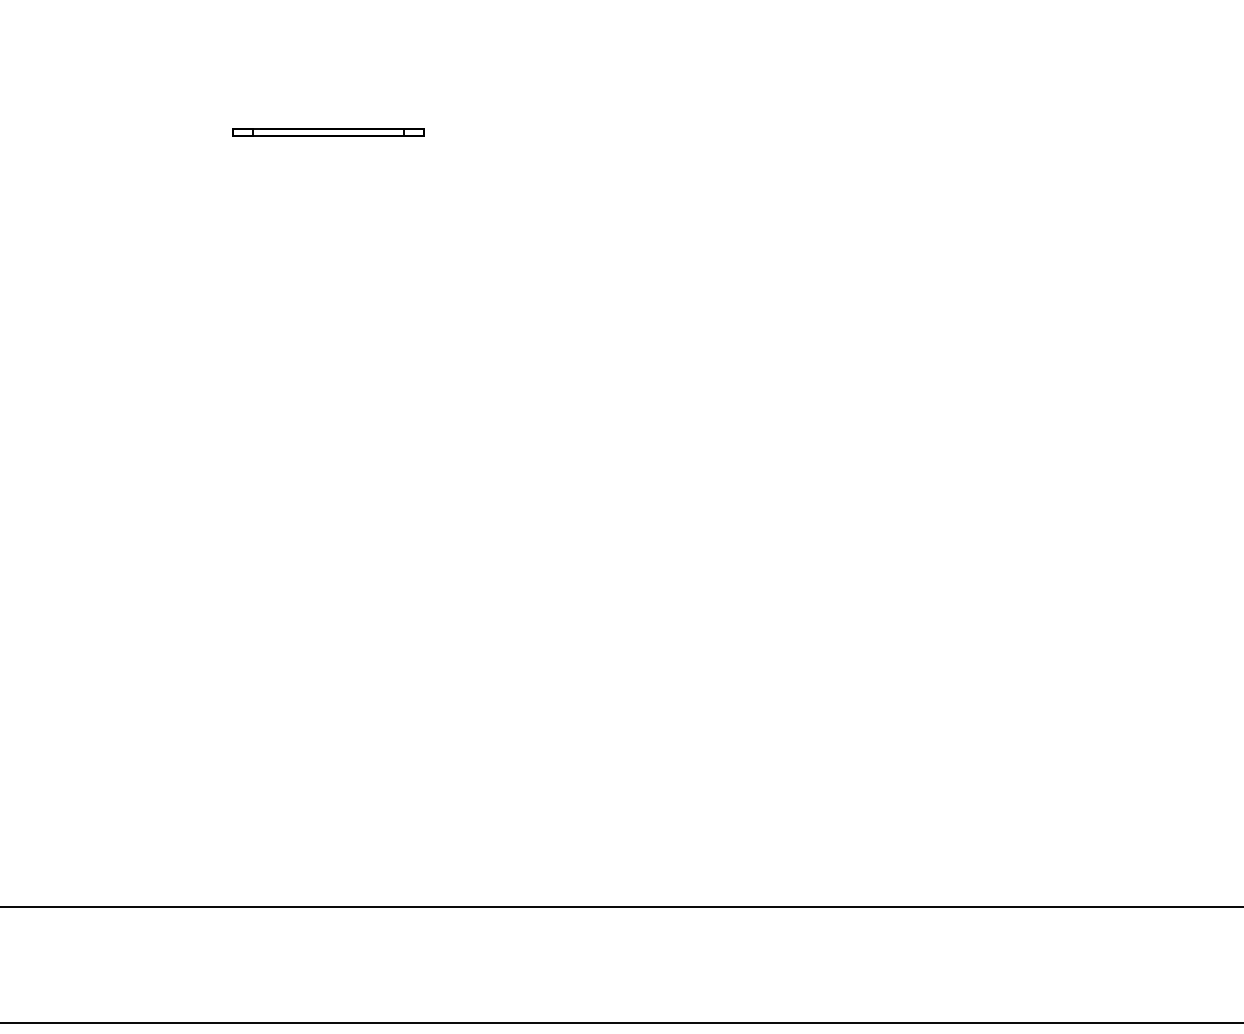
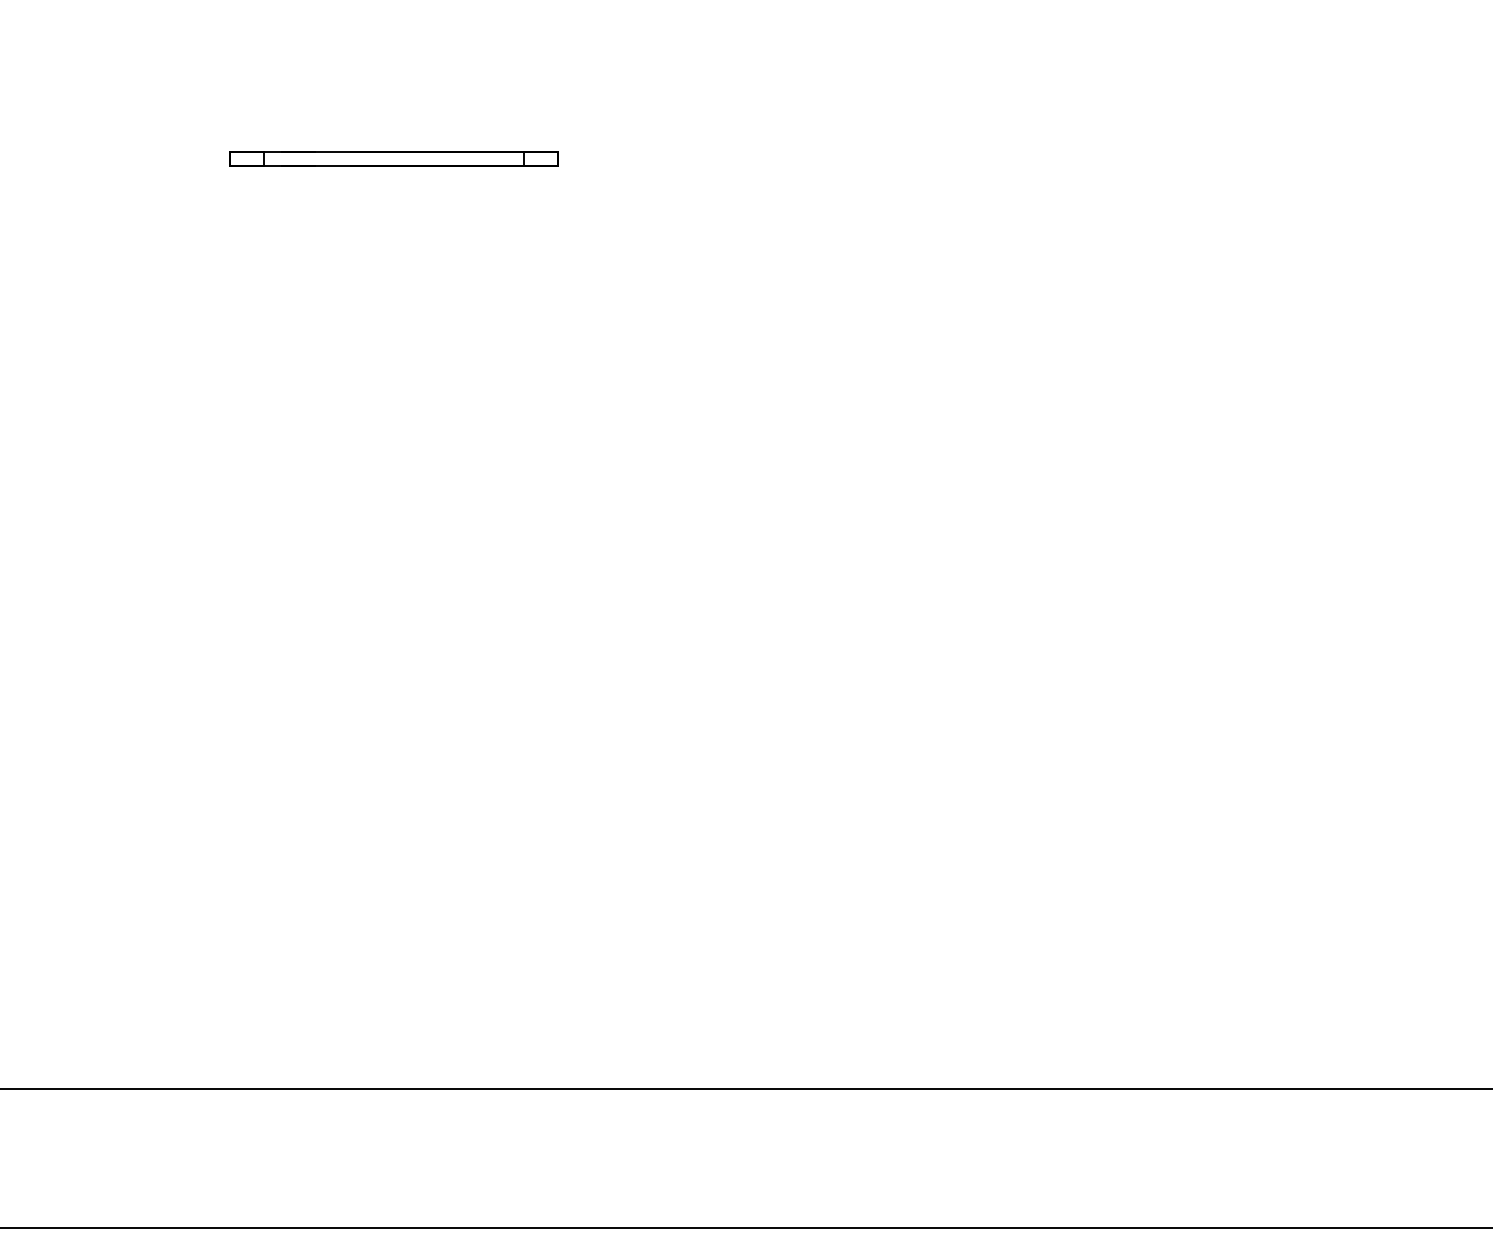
part: (328, 132) -> (394, 159), size x1.43

